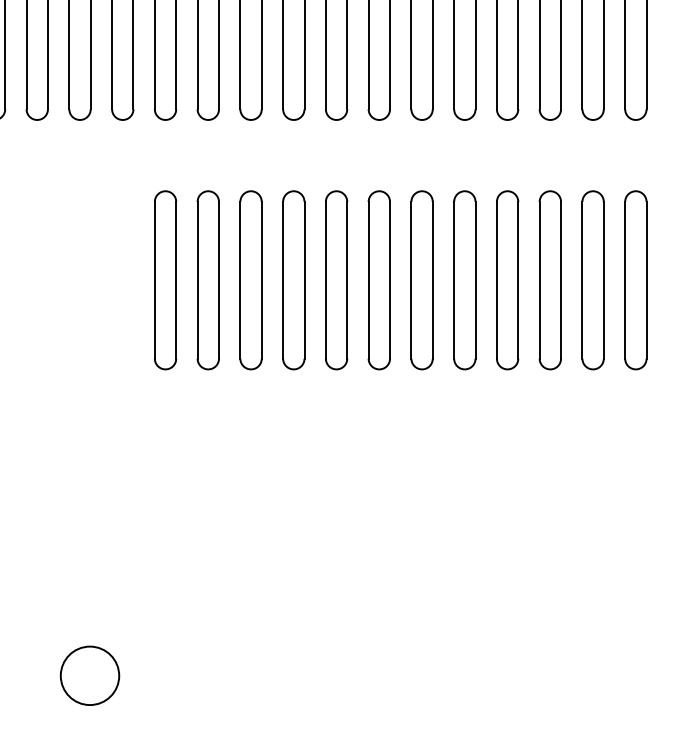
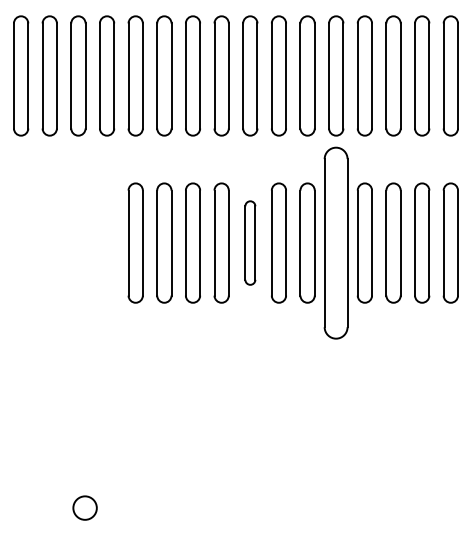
part: (336, 279) -> (250, 242), size x0.7
part: (465, 279) -> (336, 242), size x1.6
circle: (89, 674) -> (84, 507), size x0.6

